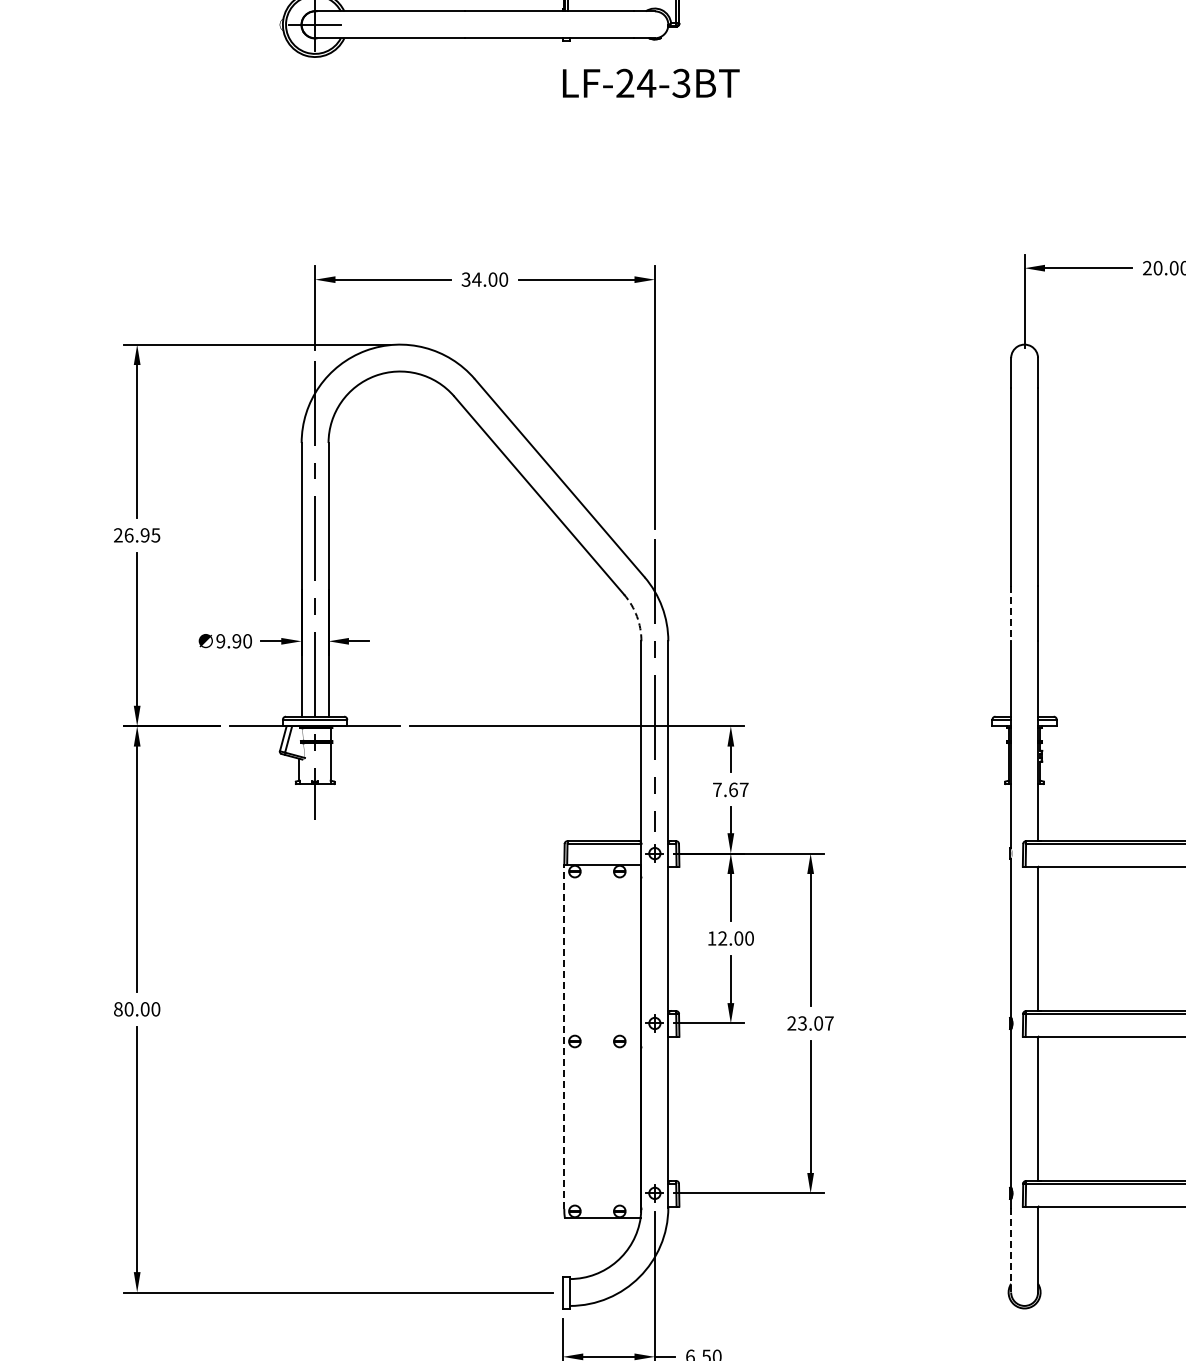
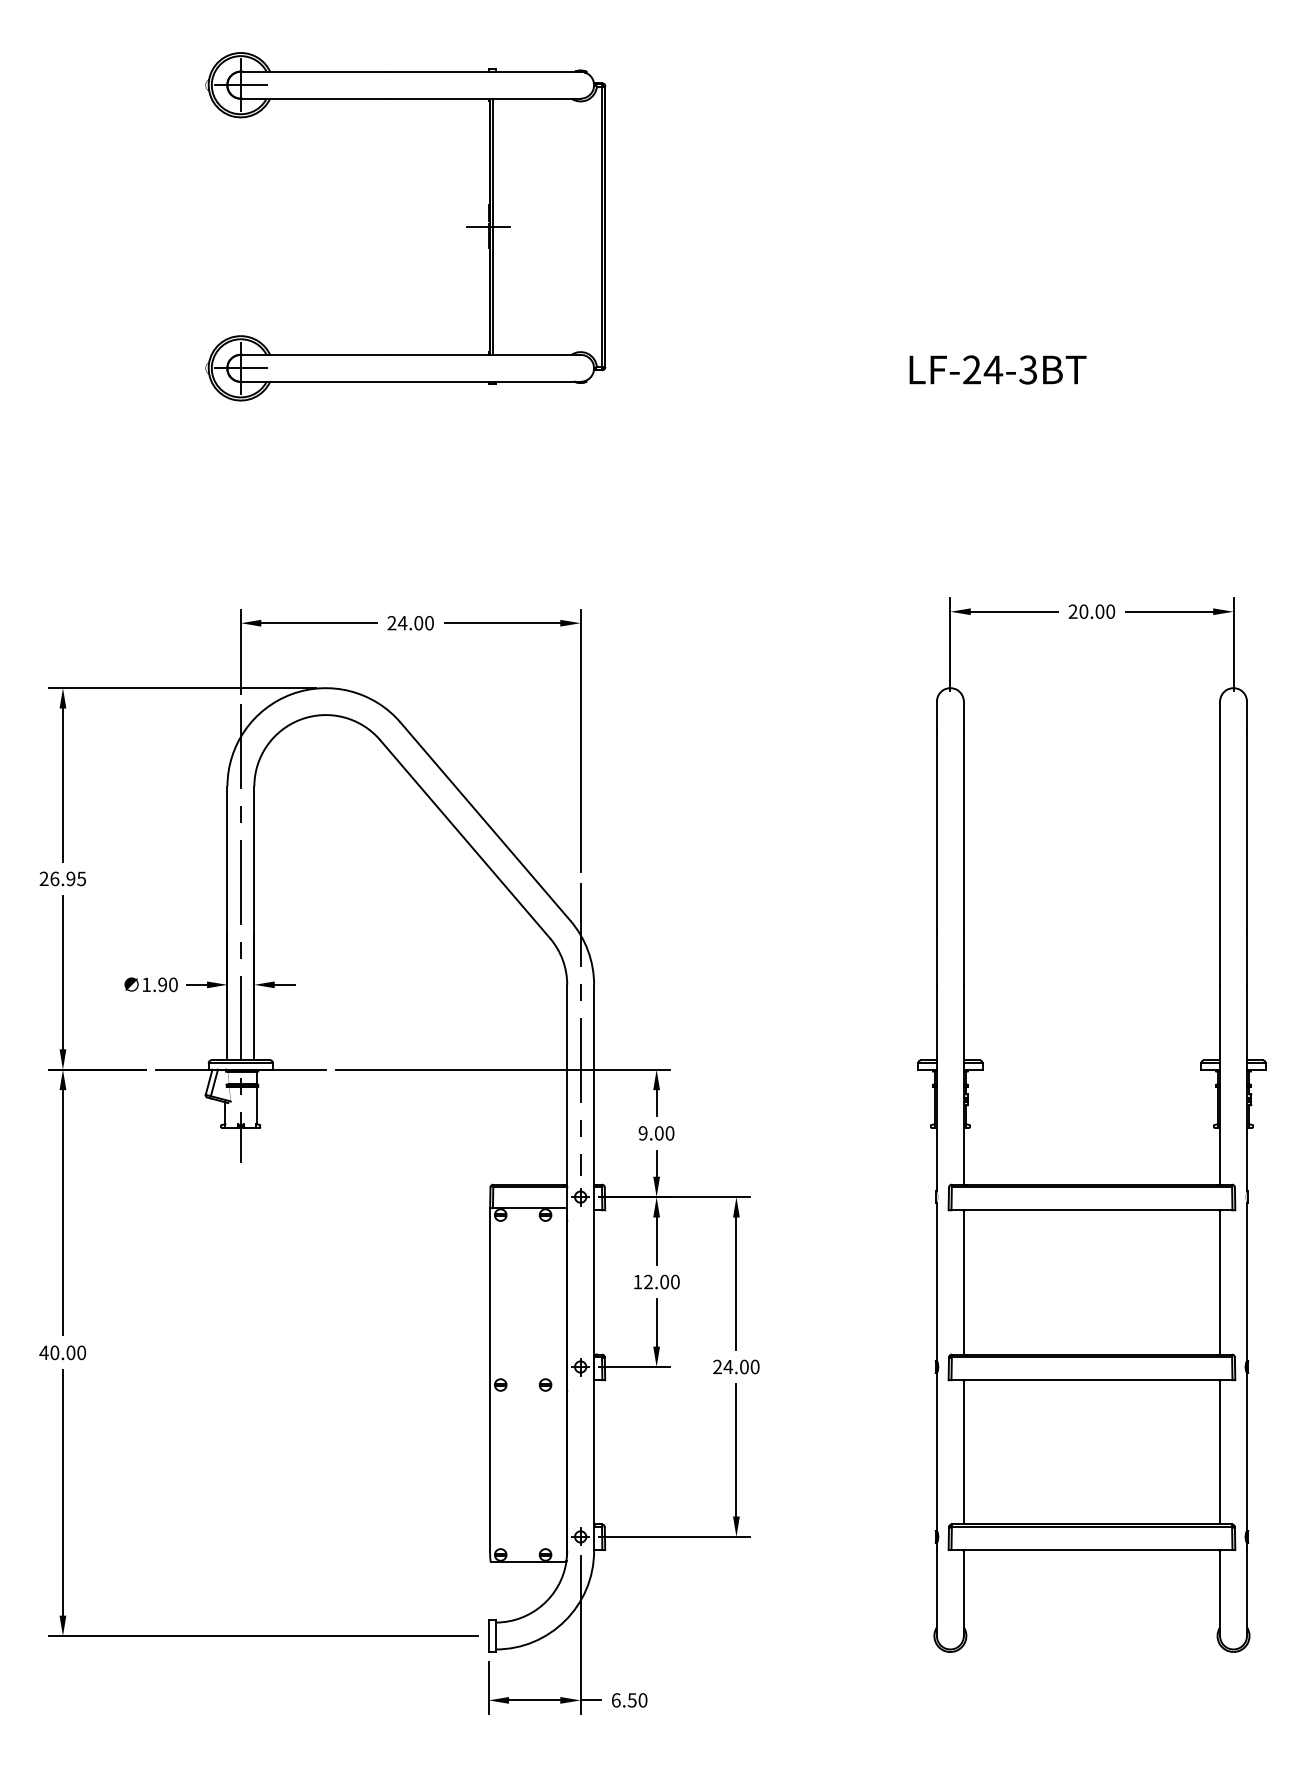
text: (650, 82) -> (997, 369), moved
text: (465, 279) -> (391, 623), 34.00 -> 24.00
line: (1010, 613) -> (936, 957), dashed -> solid
arc: (636, 615) -> (562, 959), dashed -> solid
text: (220, 640) -> (146, 984), 9.90 -> 1.90
text: (730, 789) -> (656, 1133), 7.67 -> 9.00
text: (117, 1008) -> (43, 1352), 80.00 -> 40.00
text: (815, 1022) -> (741, 1366), 23.07 -> 24.00
line: (564, 1035) -> (490, 1379), dashed -> solid
line: (1010, 1250) -> (936, 1594), dashed -> solid

